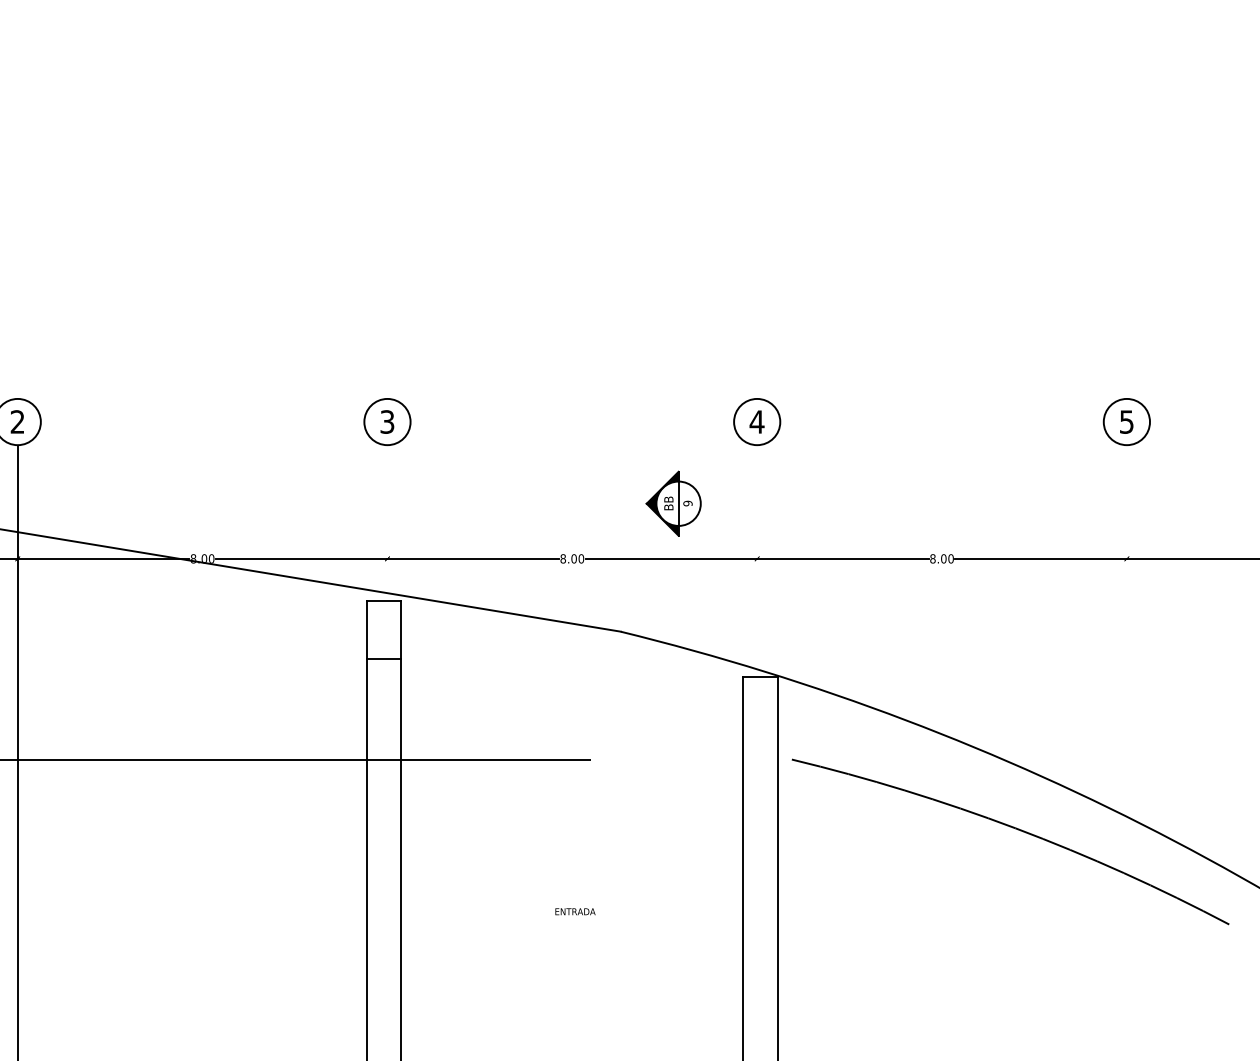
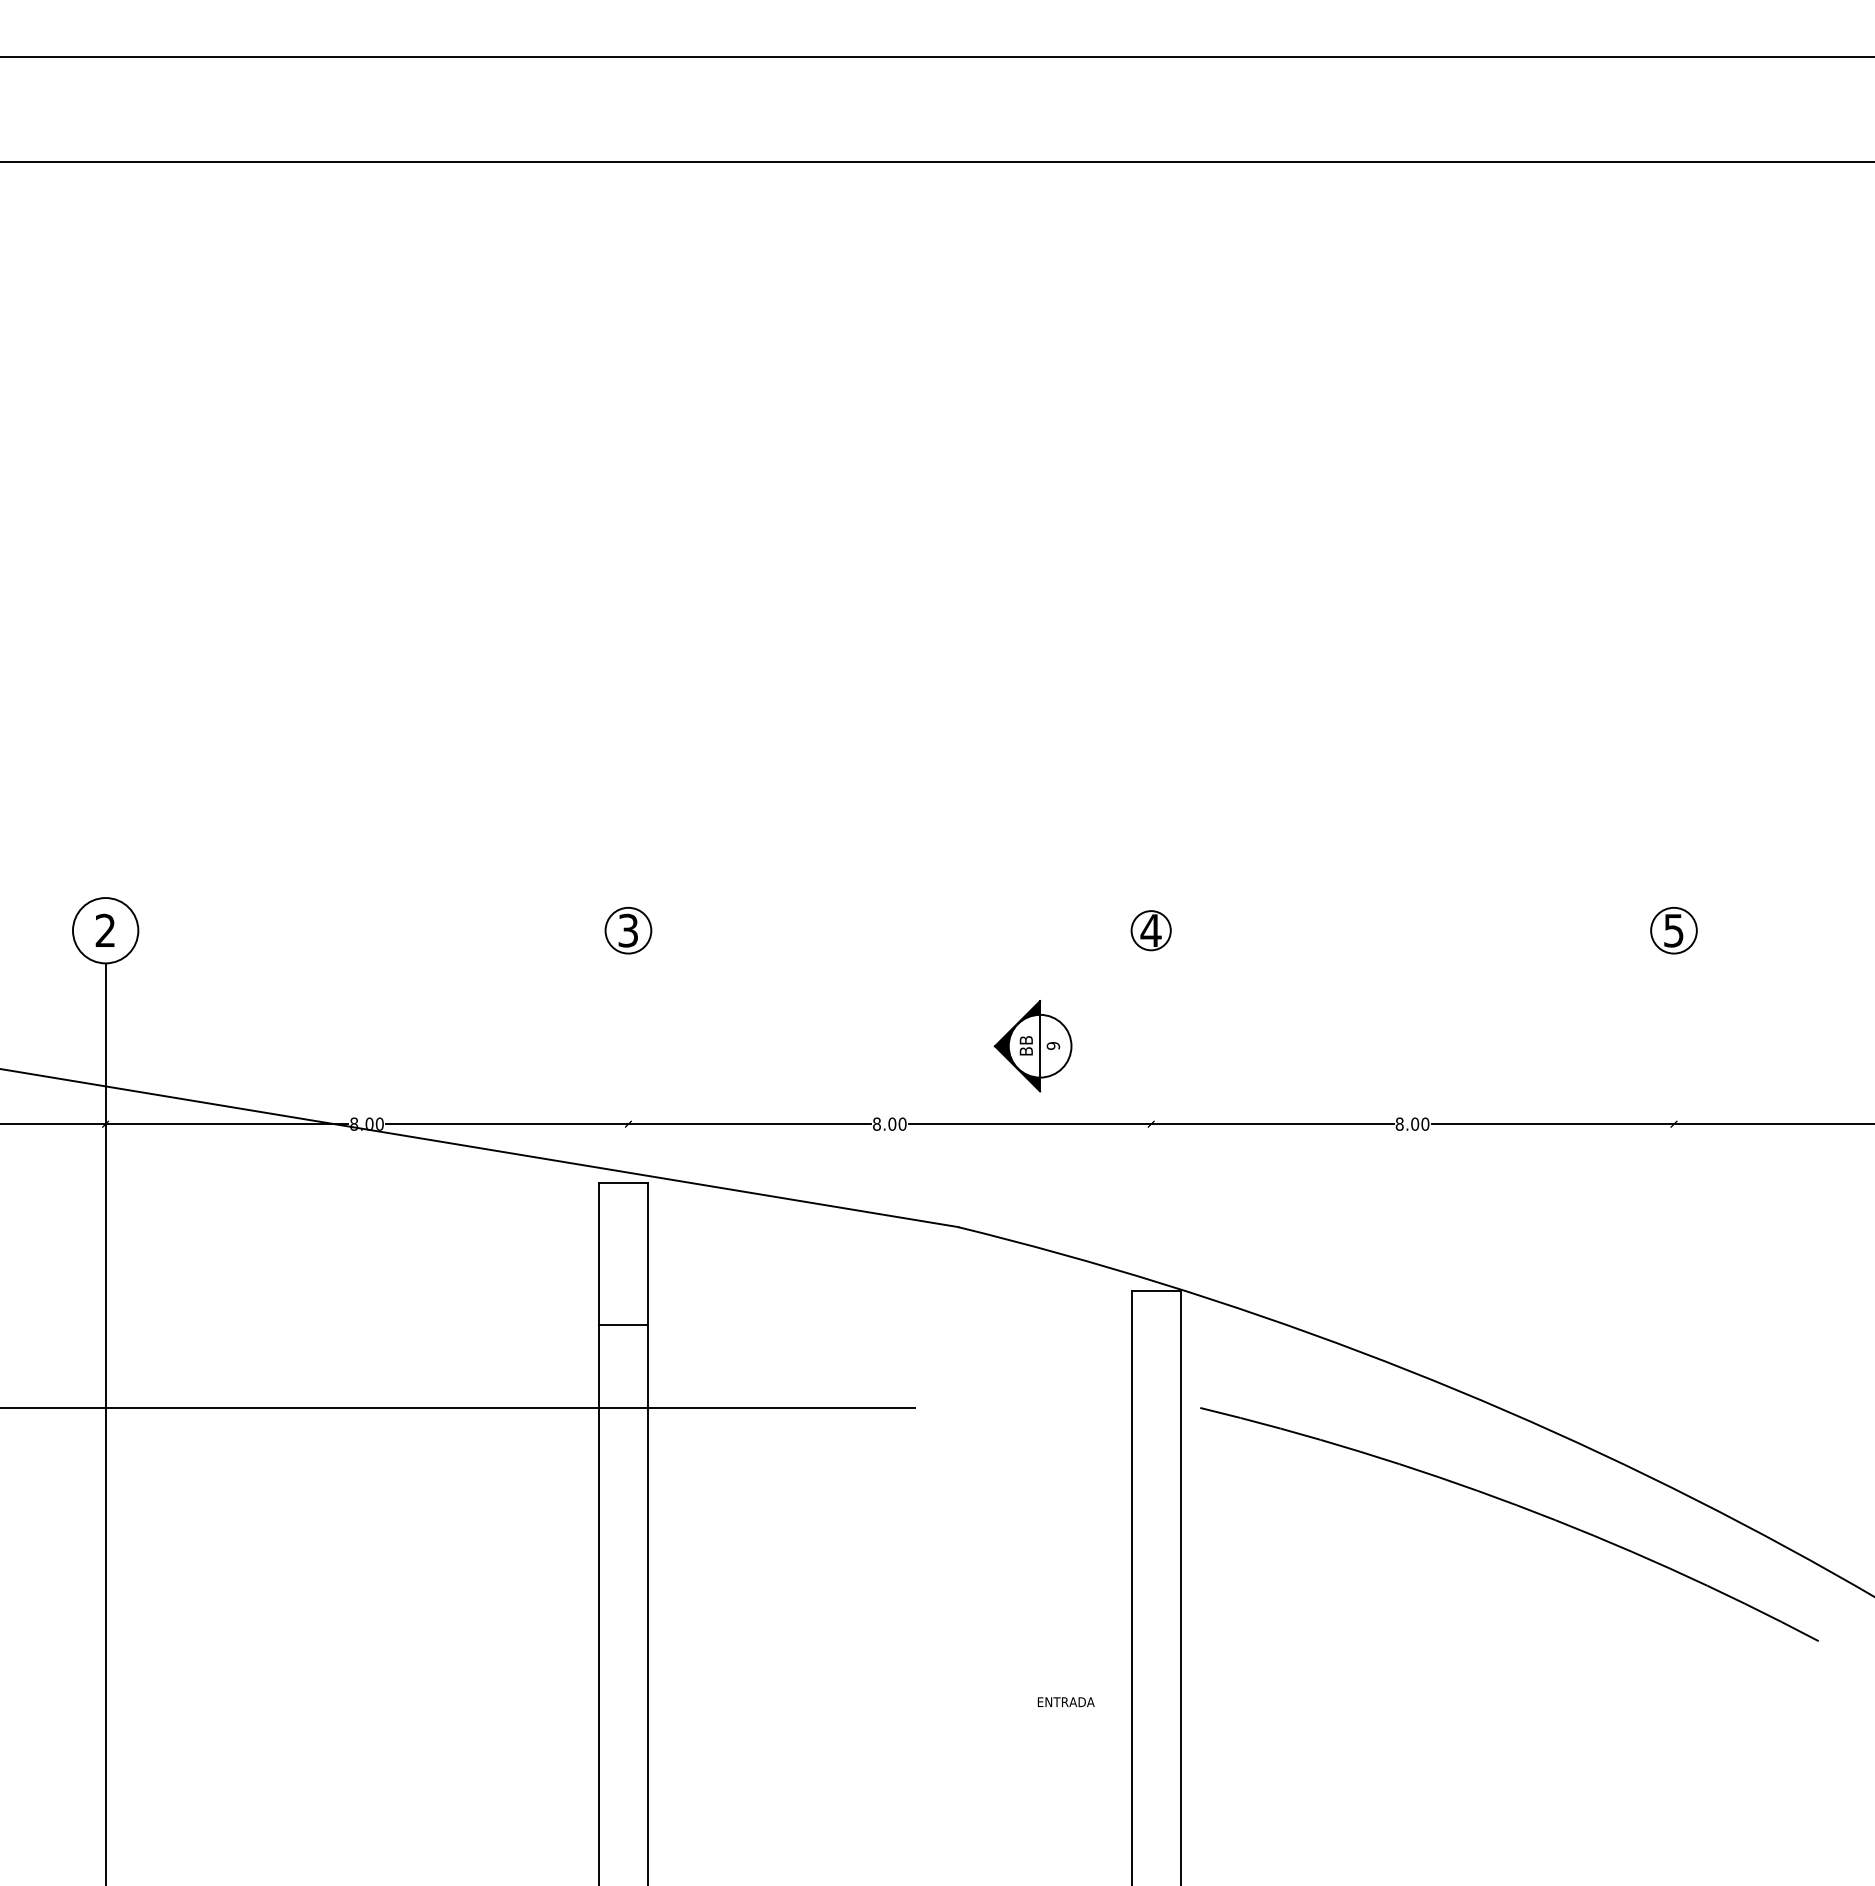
circle: (387, 421) -> (628, 930), size x0.7
circle: (756, 421) -> (1150, 930), size x0.6
circle: (1126, 421) -> (1673, 930), size x0.7
line: (383, 659) -> (623, 1325), moved
text: (574, 911) -> (1065, 1701), moved

